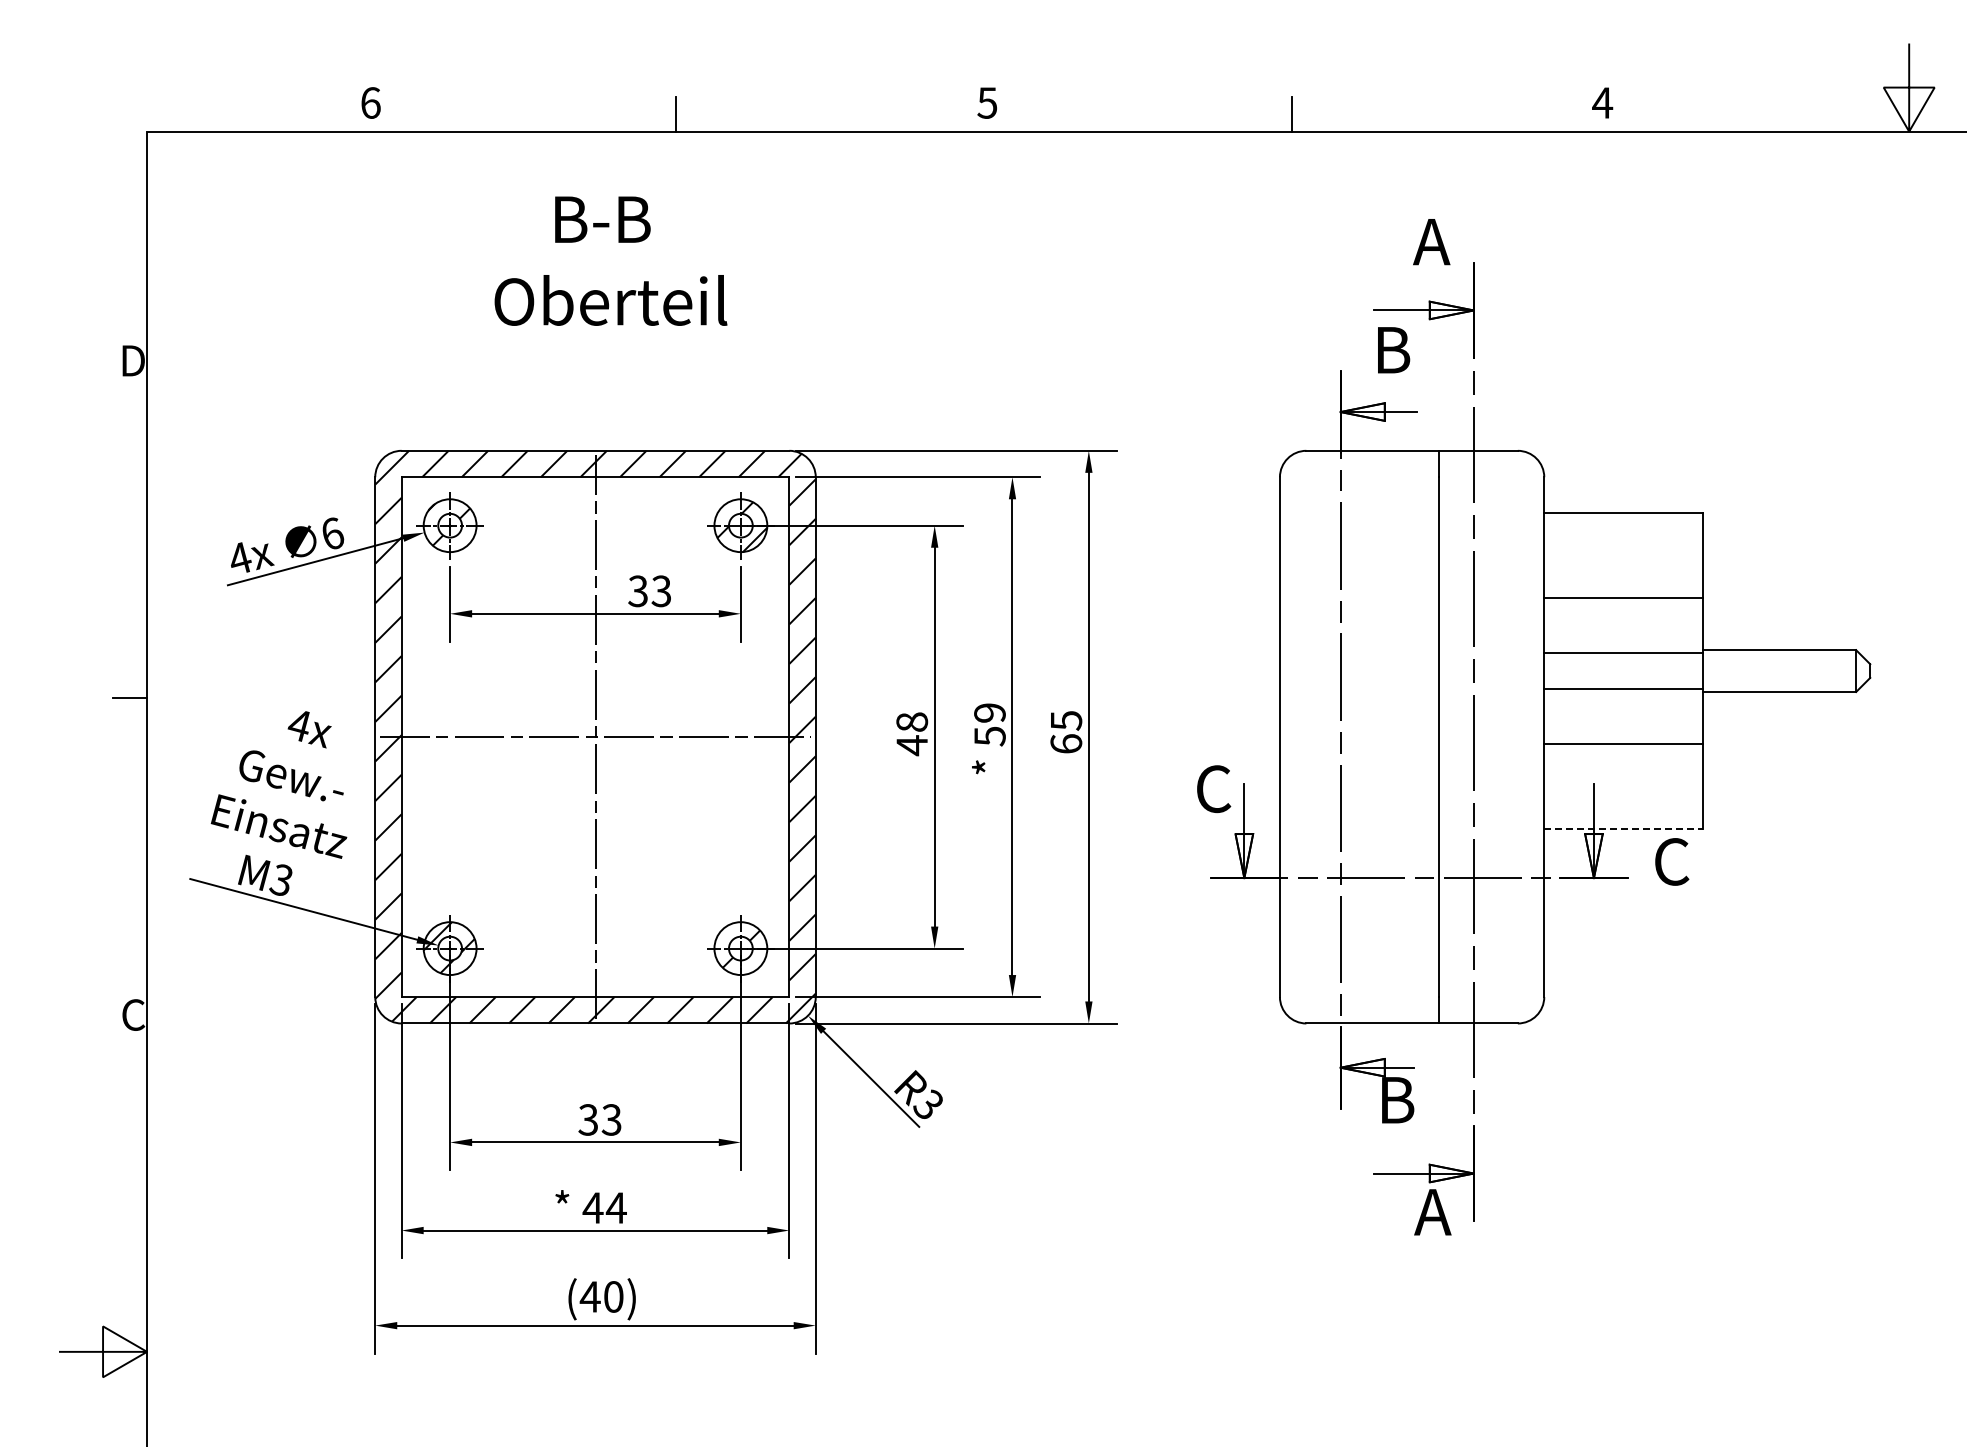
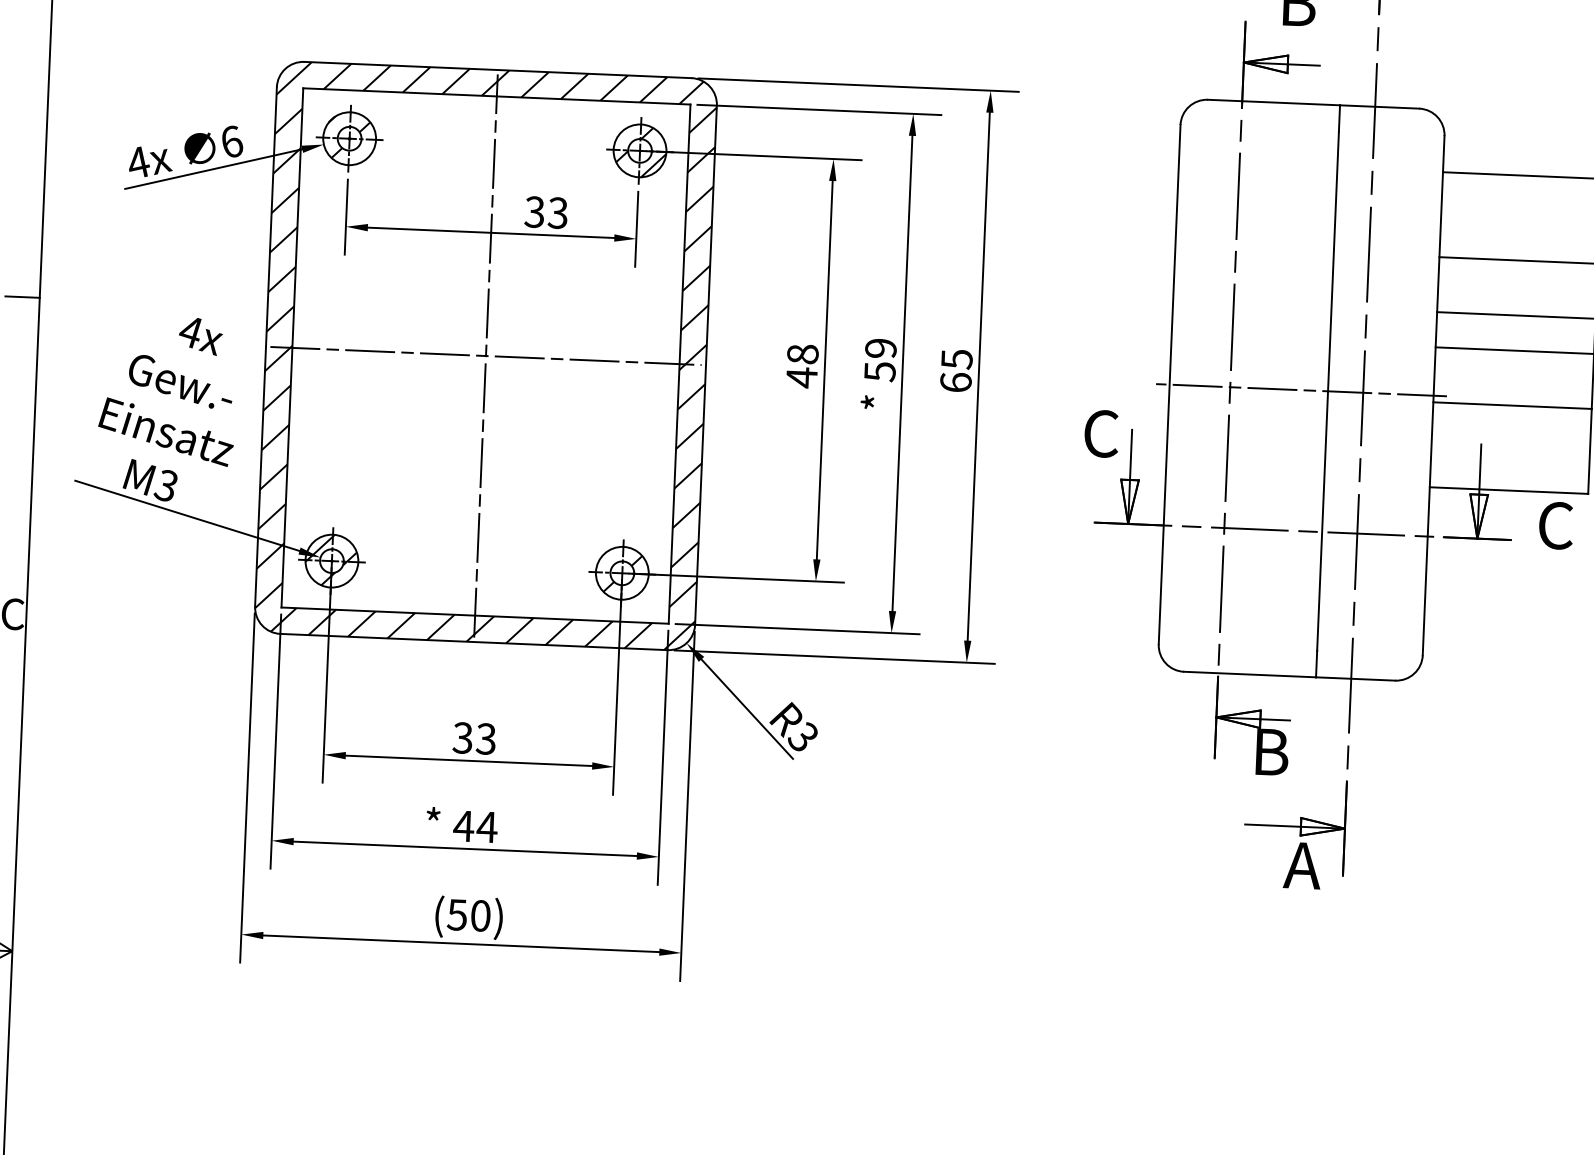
line: (1411, 737) -> (1301, 390), added
line: (1624, 828) -> (1509, 490), dashed -> solid
text: (589, 1296) -> (456, 914), (40) -> (50)

